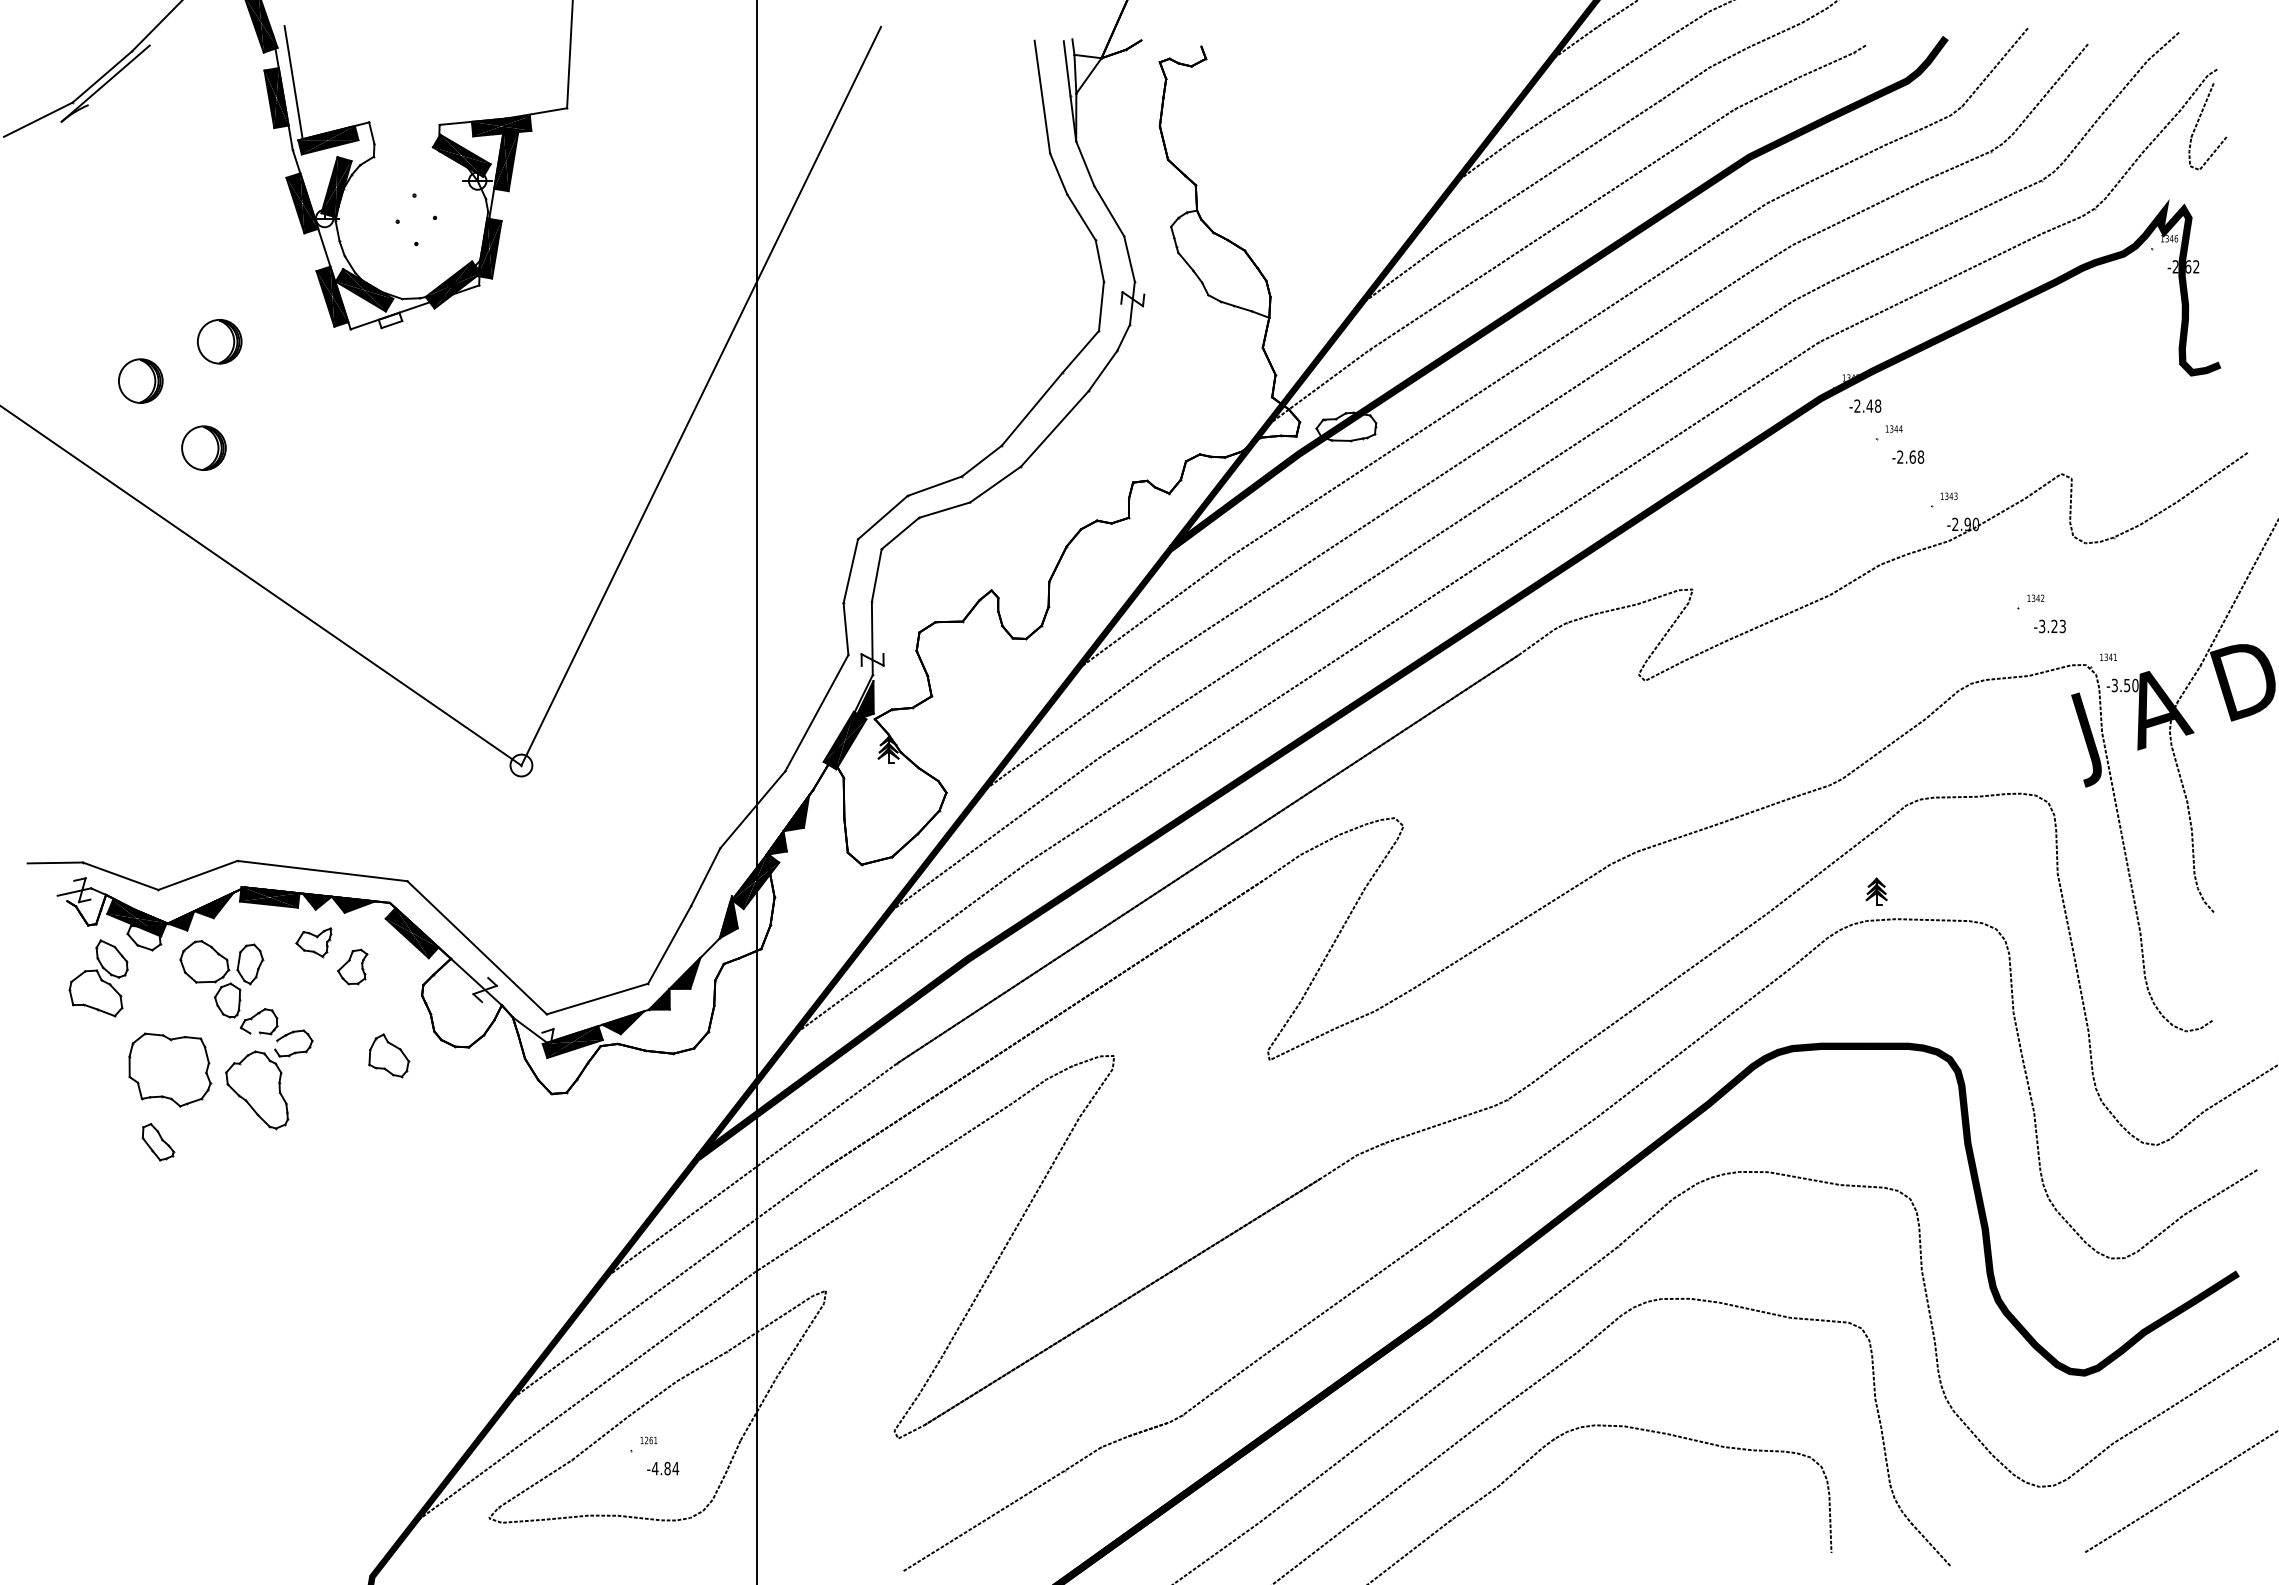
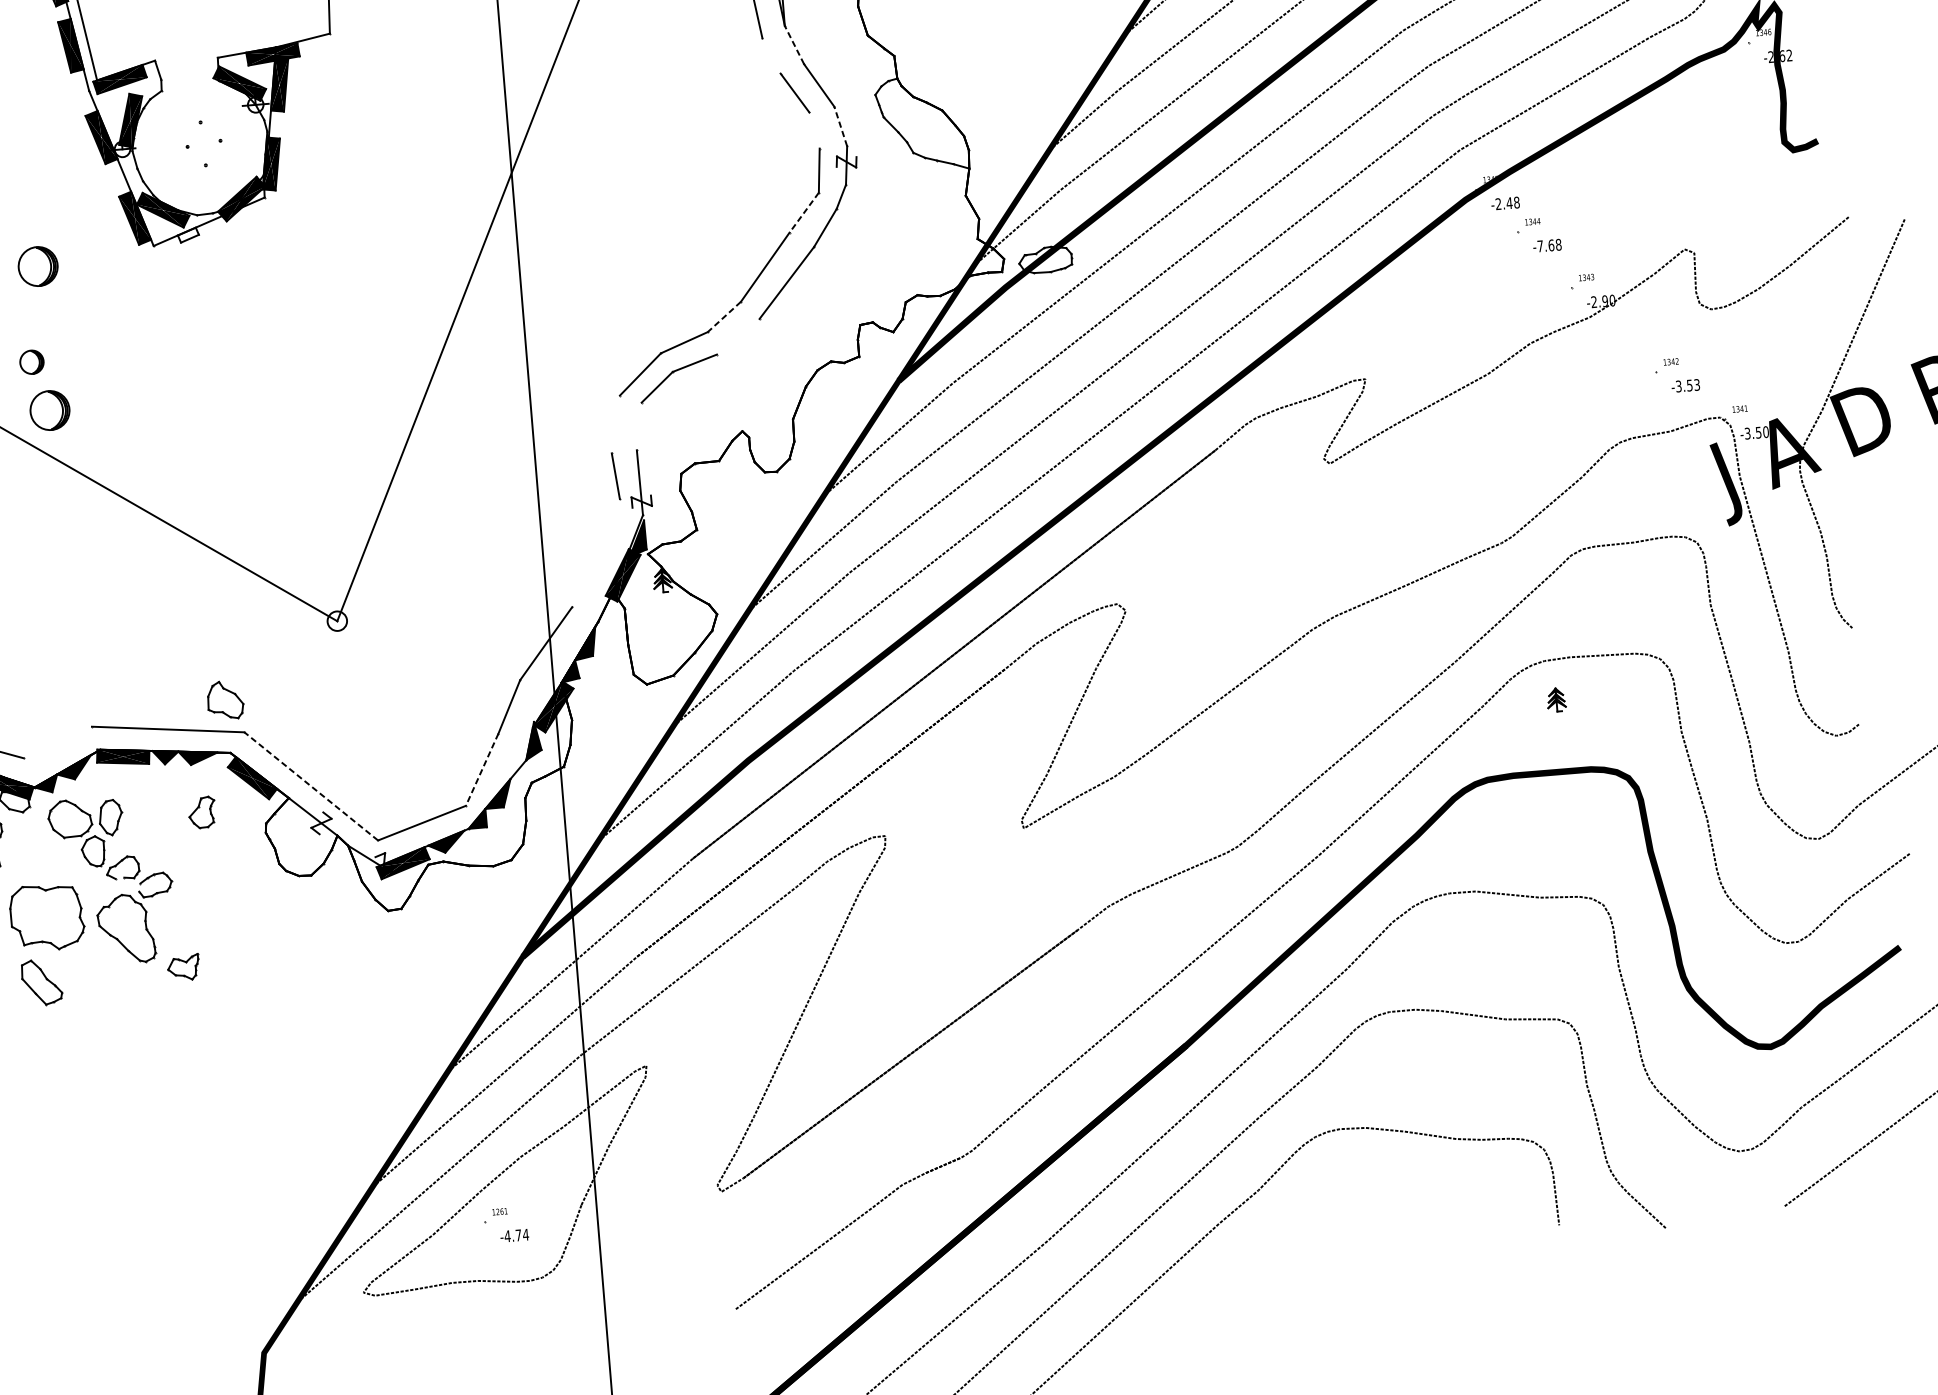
line: (1085, 163) -> (794, 44), solid -> dashed
line: (1058, 173) -> (771, 55), removed
line: (1129, 258) -> (840, 126), solid -> dashed
line: (1099, 260) -> (814, 130), removed
line: (1080, 351) -> (803, 212), solid -> dashed
part: (203, 447) -> (31, 361), size x0.6
text: (1900, 456) -> (1540, 245), -2.68 -> -7.68
line: (981, 461) -> (724, 317), solid -> dashed
line: (995, 484) -> (738, 336), removed
part: (219, 503) -> (49, 410), added
line: (850, 571) -> (615, 424), removed
line: (876, 575) -> (639, 426), removed
text: (2054, 626) -> (1689, 385), -3.23 -> -3.53
line: (816, 713) -> (595, 553), removed
line: (197, 874) -> (57, 741), removed
part: (1876, 891) -> (1556, 699), moved
part: (313, 942) -> (183, 967), moved
line: (669, 945) -> (482, 770), solid -> dashed
line: (476, 947) -> (310, 786), solid -> dashed
part: (389, 1055) -> (225, 700), moved
part: (158, 1142) -> (42, 982), size x1.4
text: (667, 1468) -> (518, 1235), -4.84 -> -4.74

